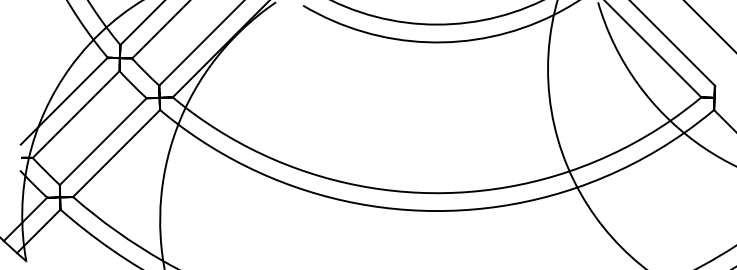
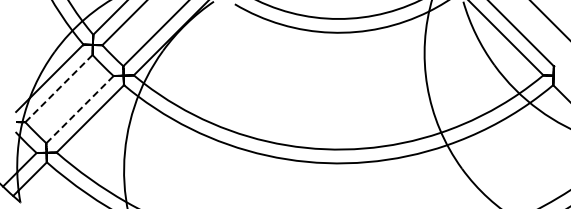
line: (75, 114) -> (58, 88), solid -> dashed
line: (103, 141) -> (80, 109), solid -> dashed

